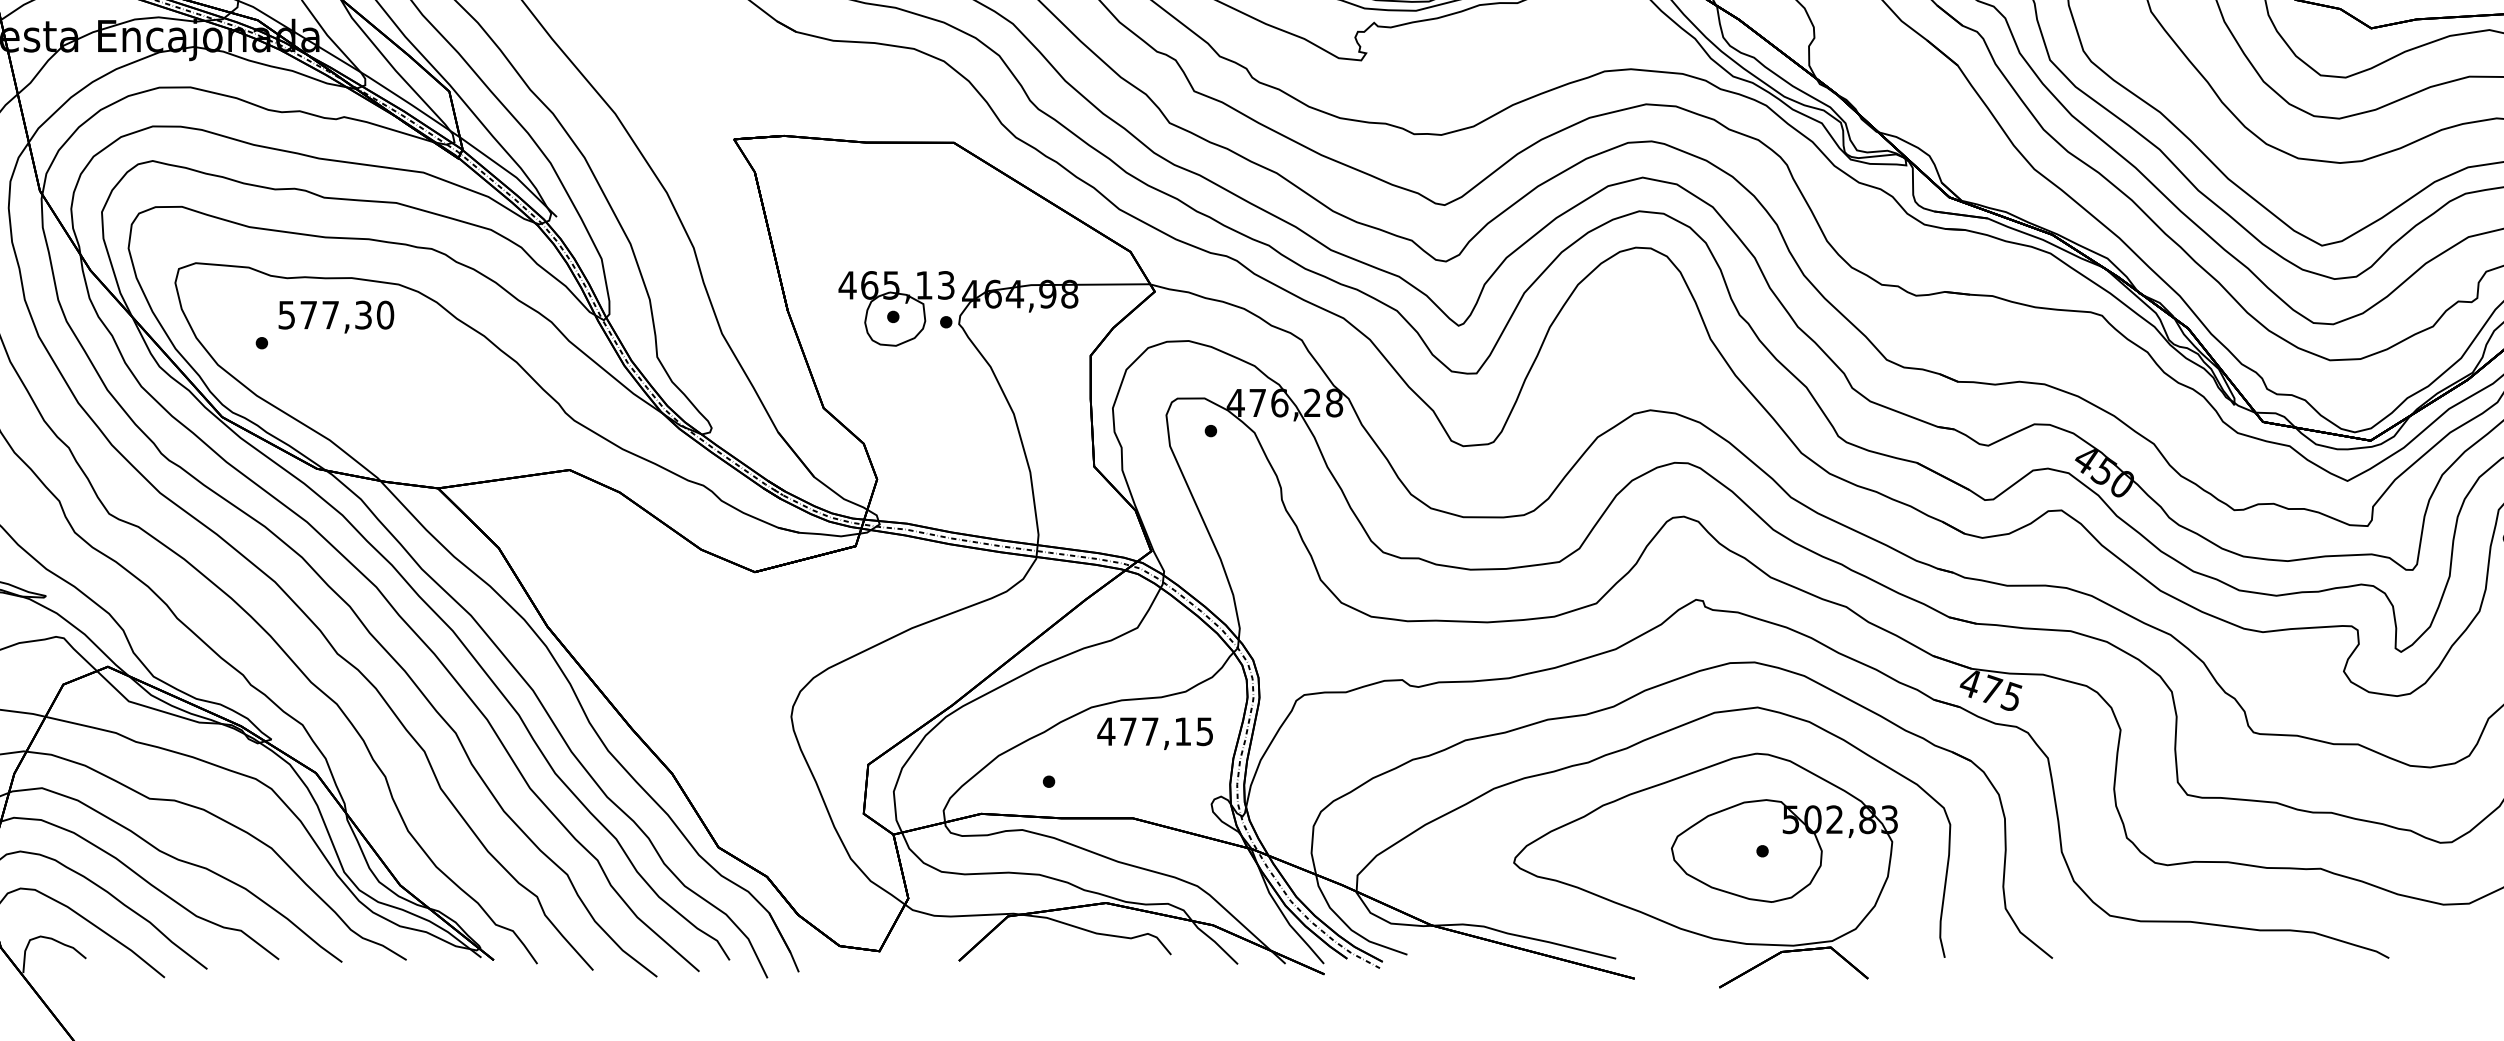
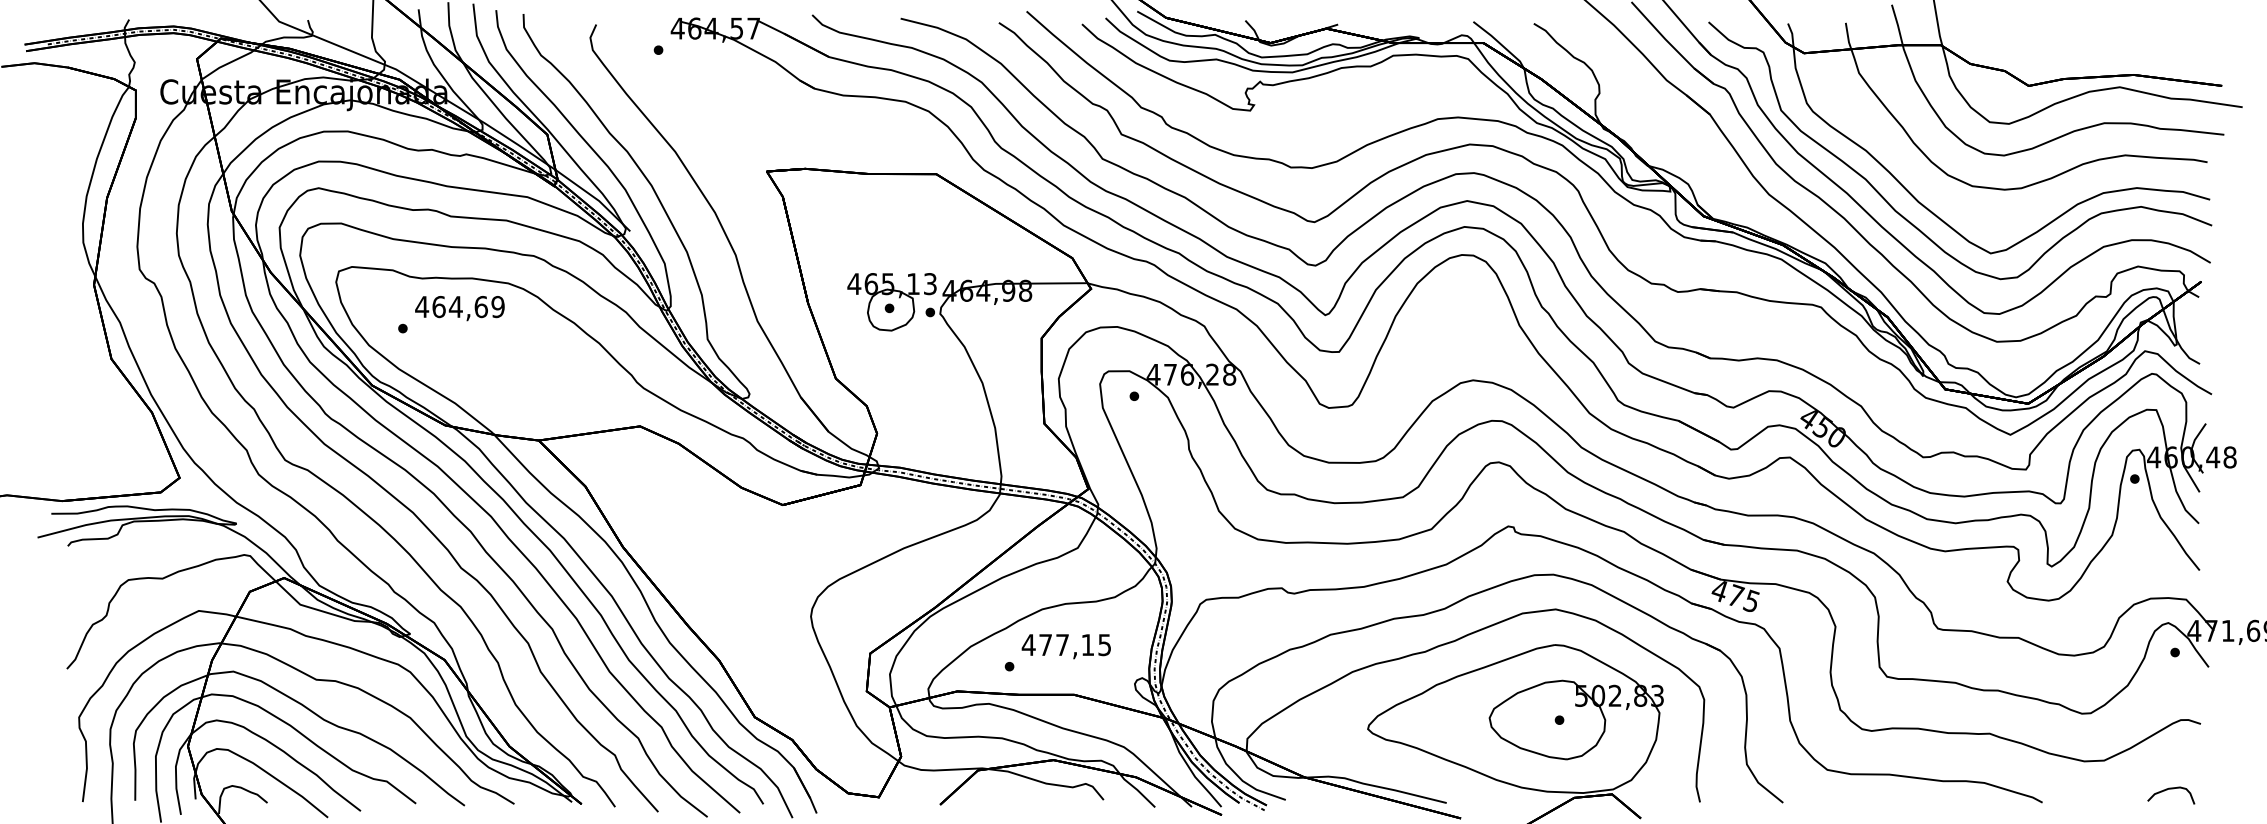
text: (335, 314) -> (459, 306), 577,30 -> 464,69
text: (1154, 733) -> (1065, 646), moved

